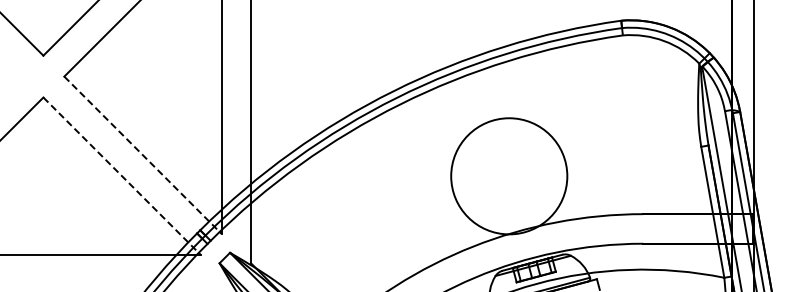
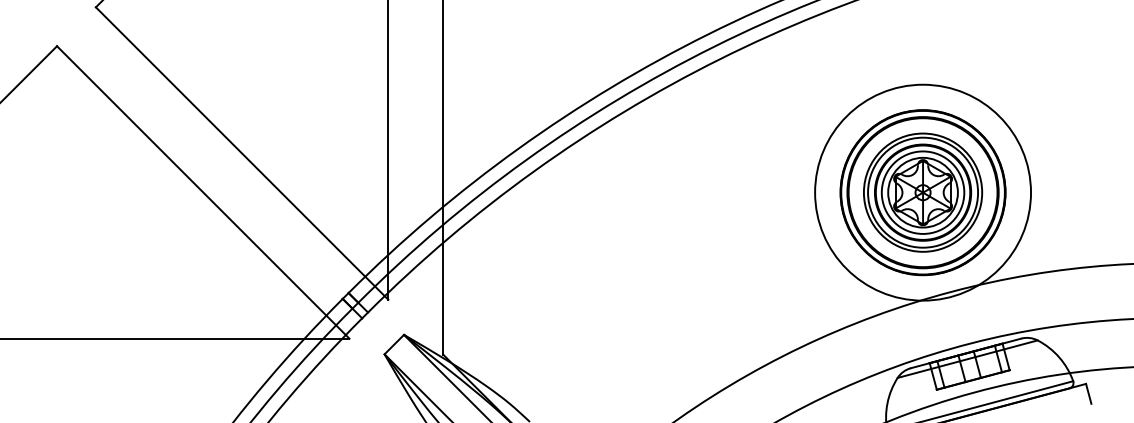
line: (143, 155) -> (243, 153), dashed -> solid
line: (122, 176) -> (204, 193), dashed -> solid
part: (509, 176) -> (923, 193), added

